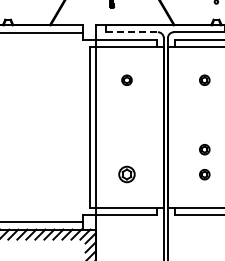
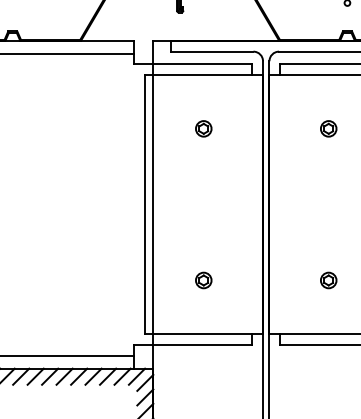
line: (132, 32) -> (212, 52), dashed -> solid
part: (204, 149) -> (328, 240), removed
part: (126, 174) -> (202, 280), size x0.62

